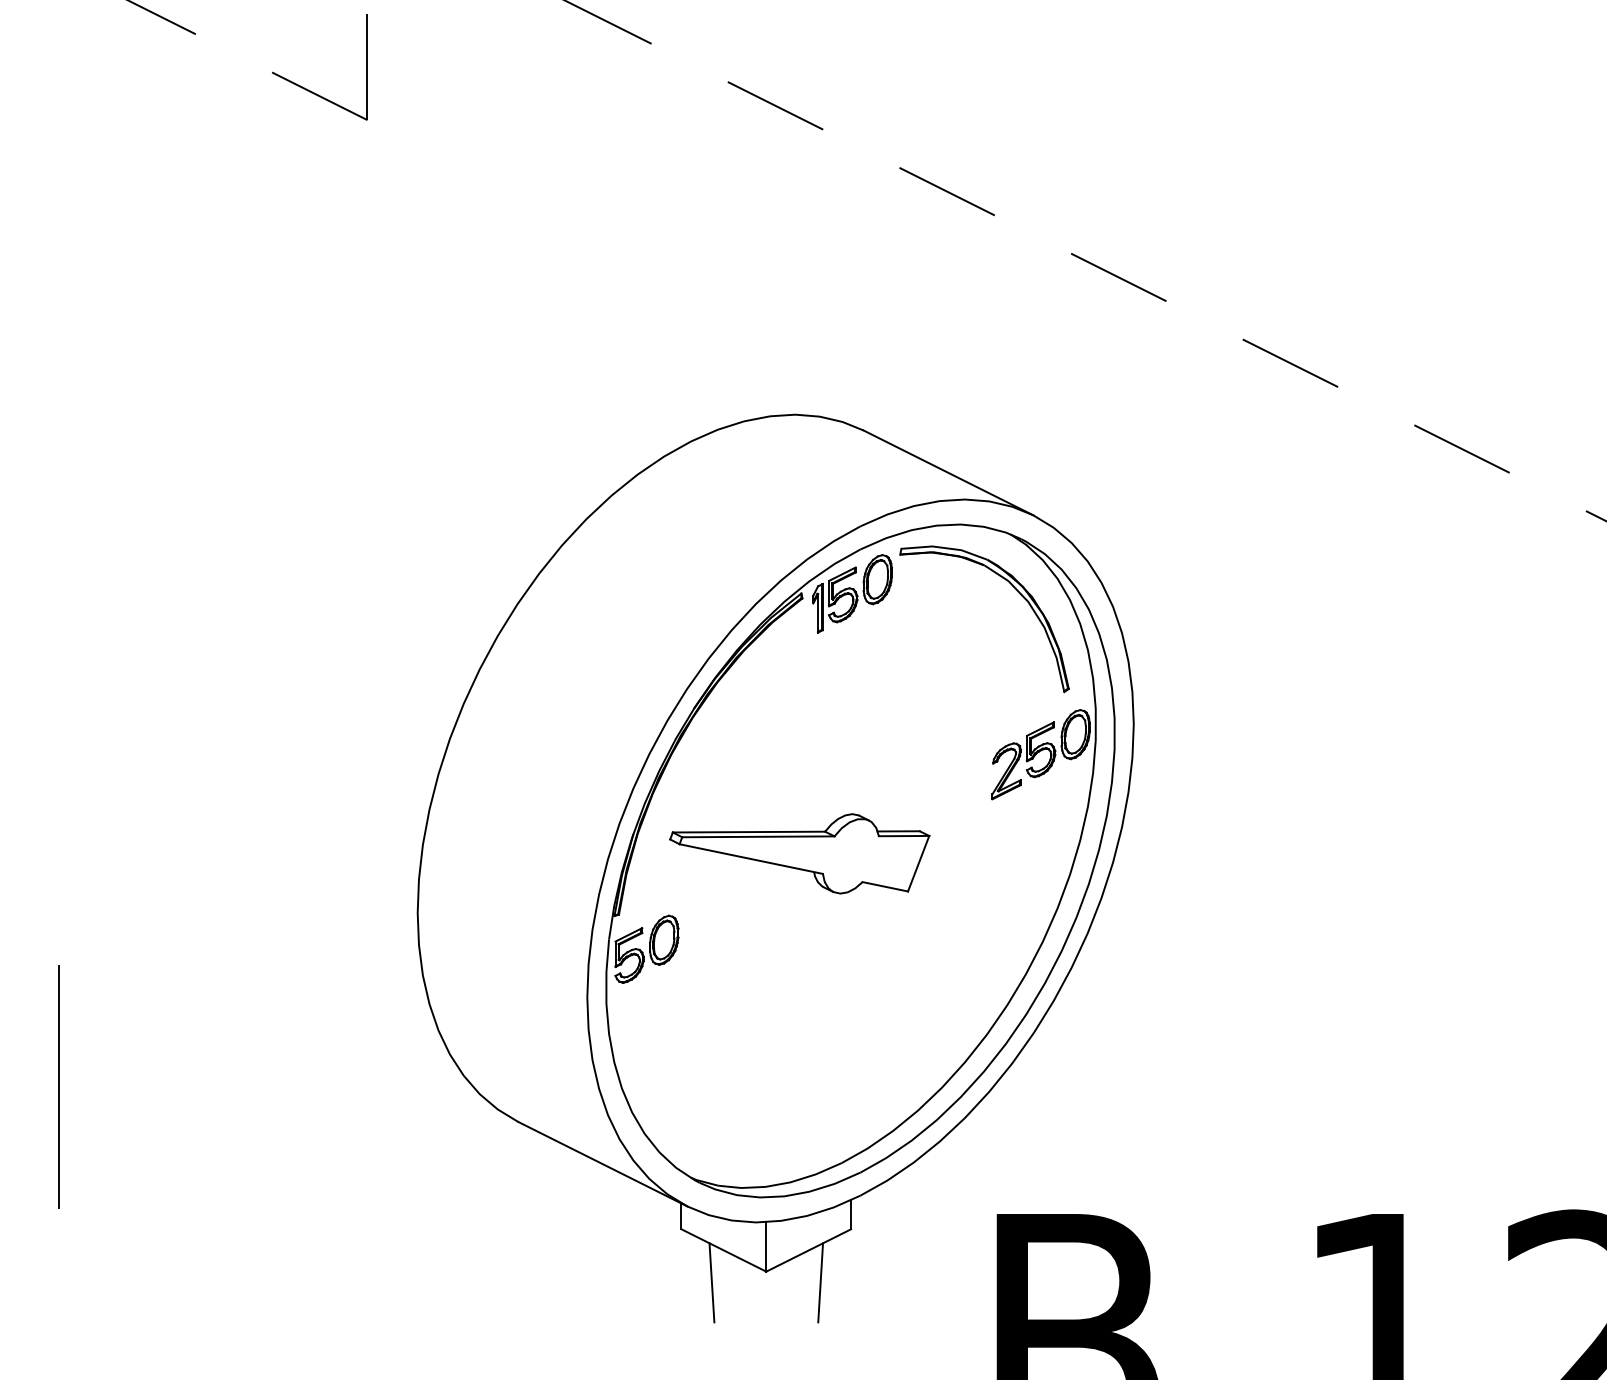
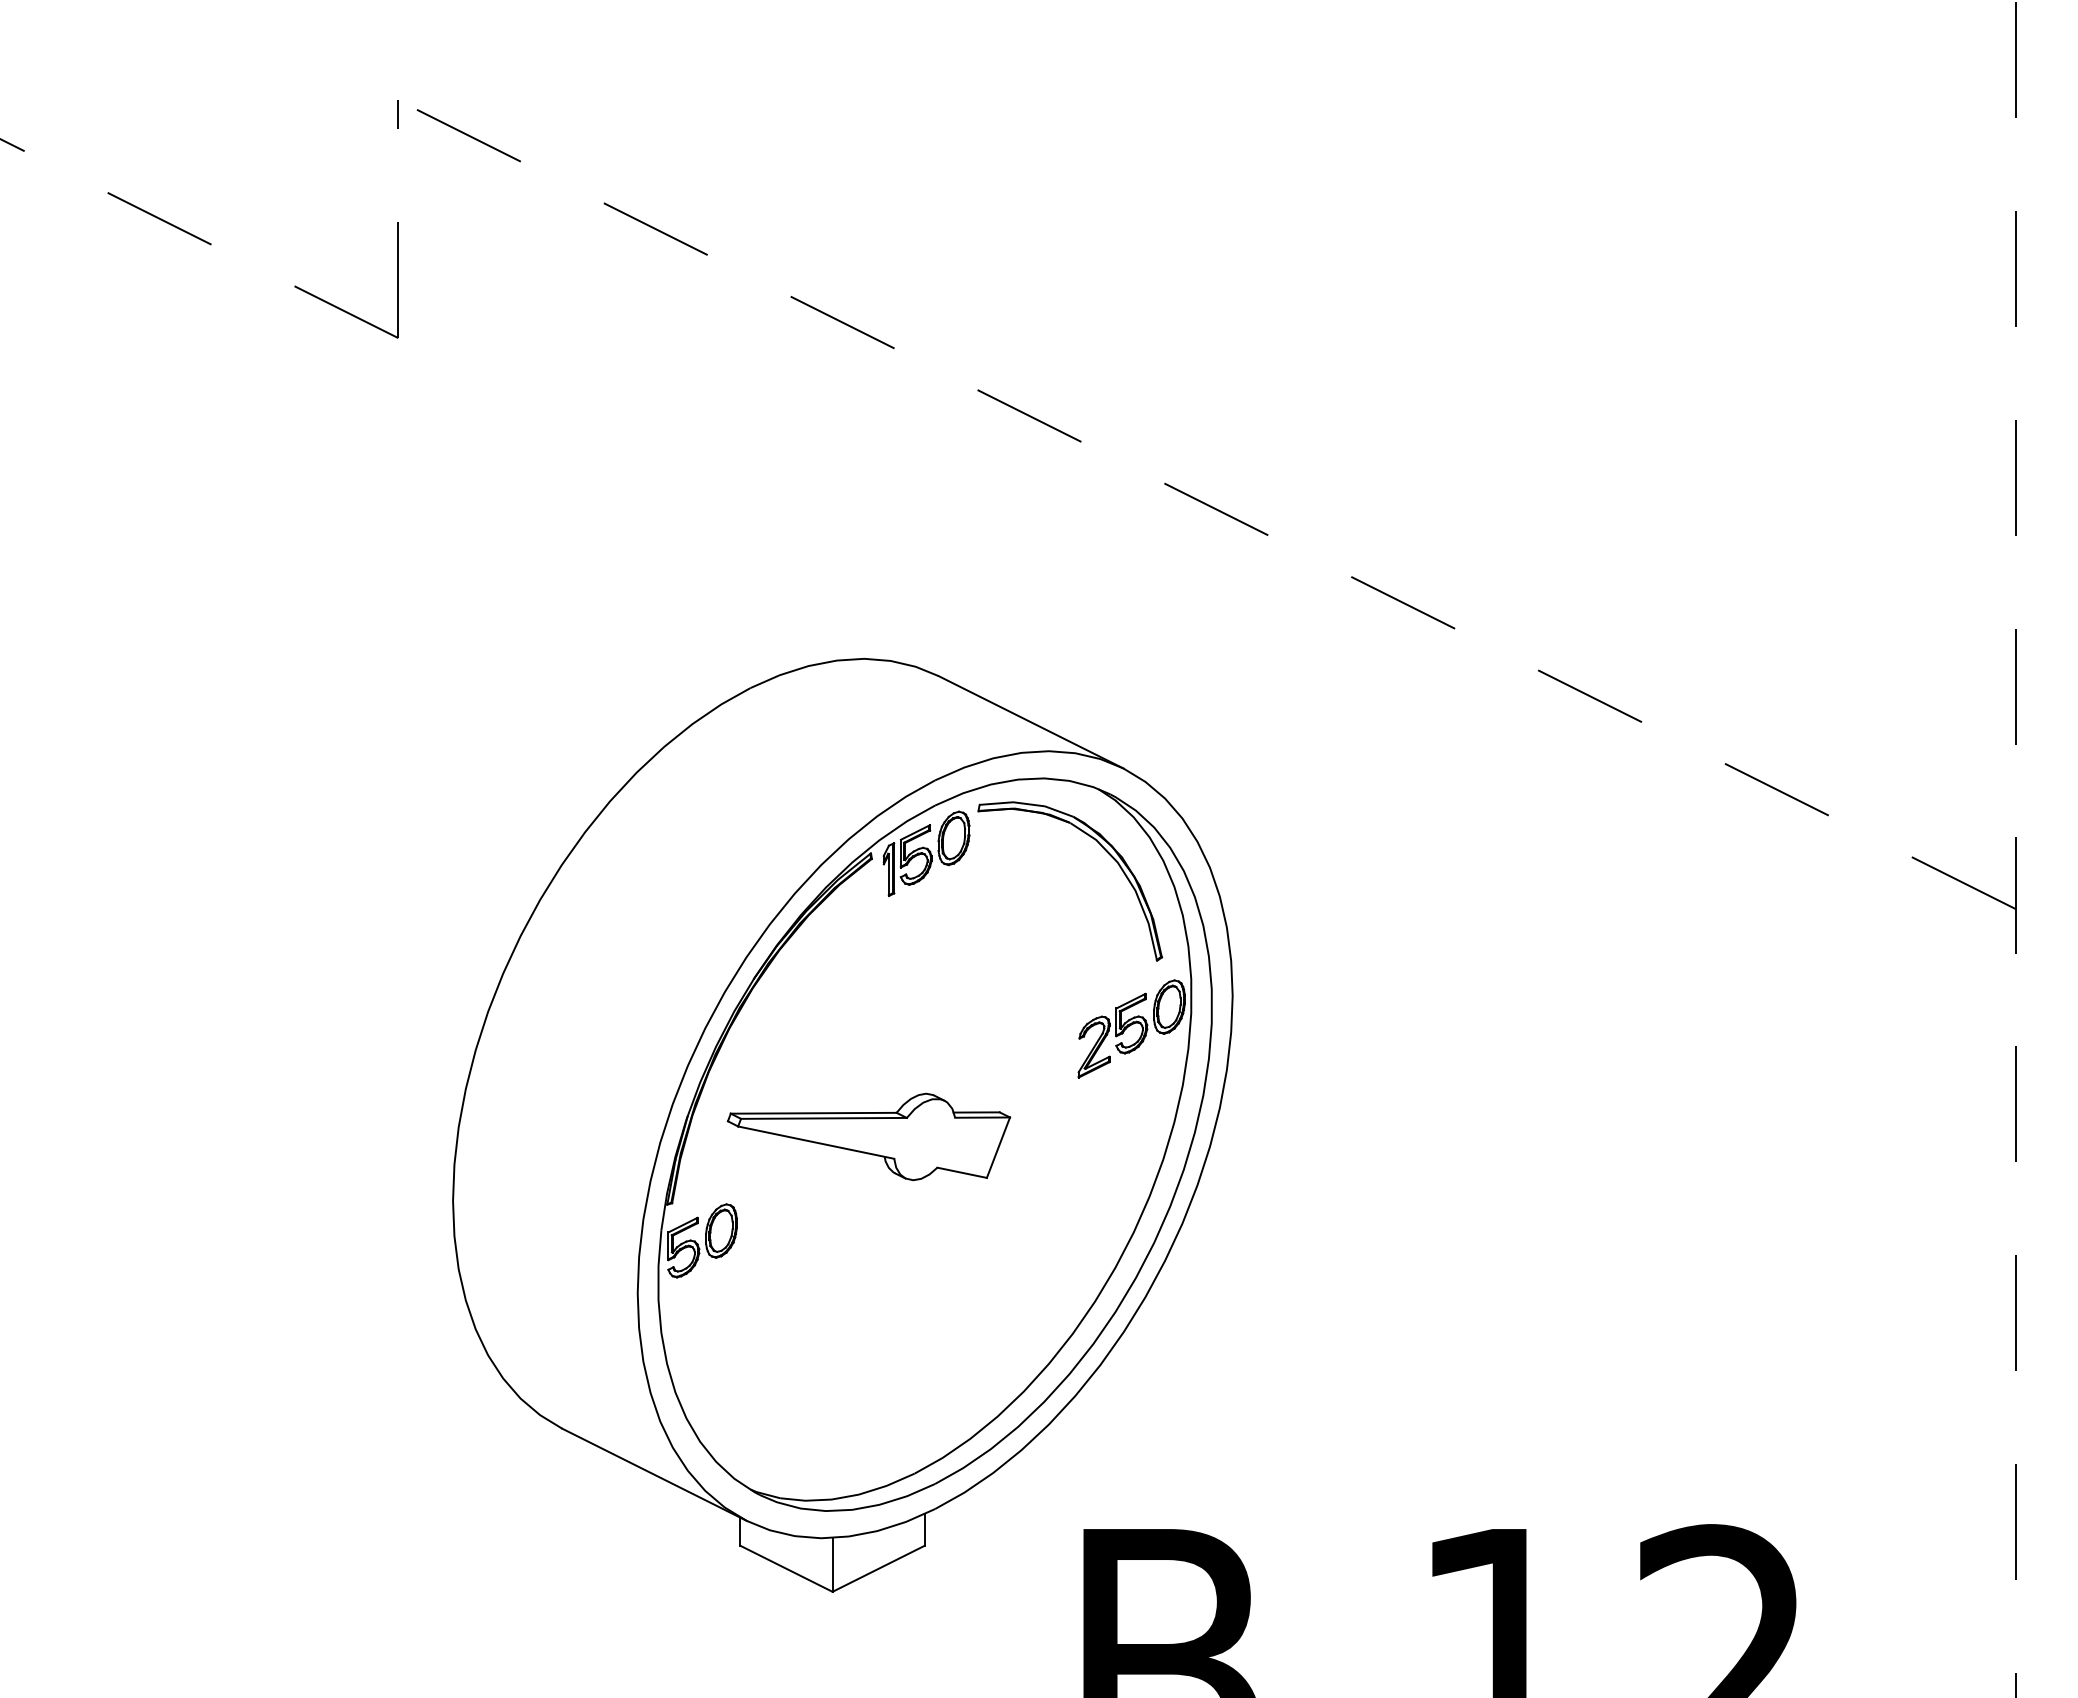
line: (58, 1087) -> (62, 1391), removed
line: (712, 1283) -> (773, 1604), removed
line: (820, 1283) -> (891, 1604), removed

